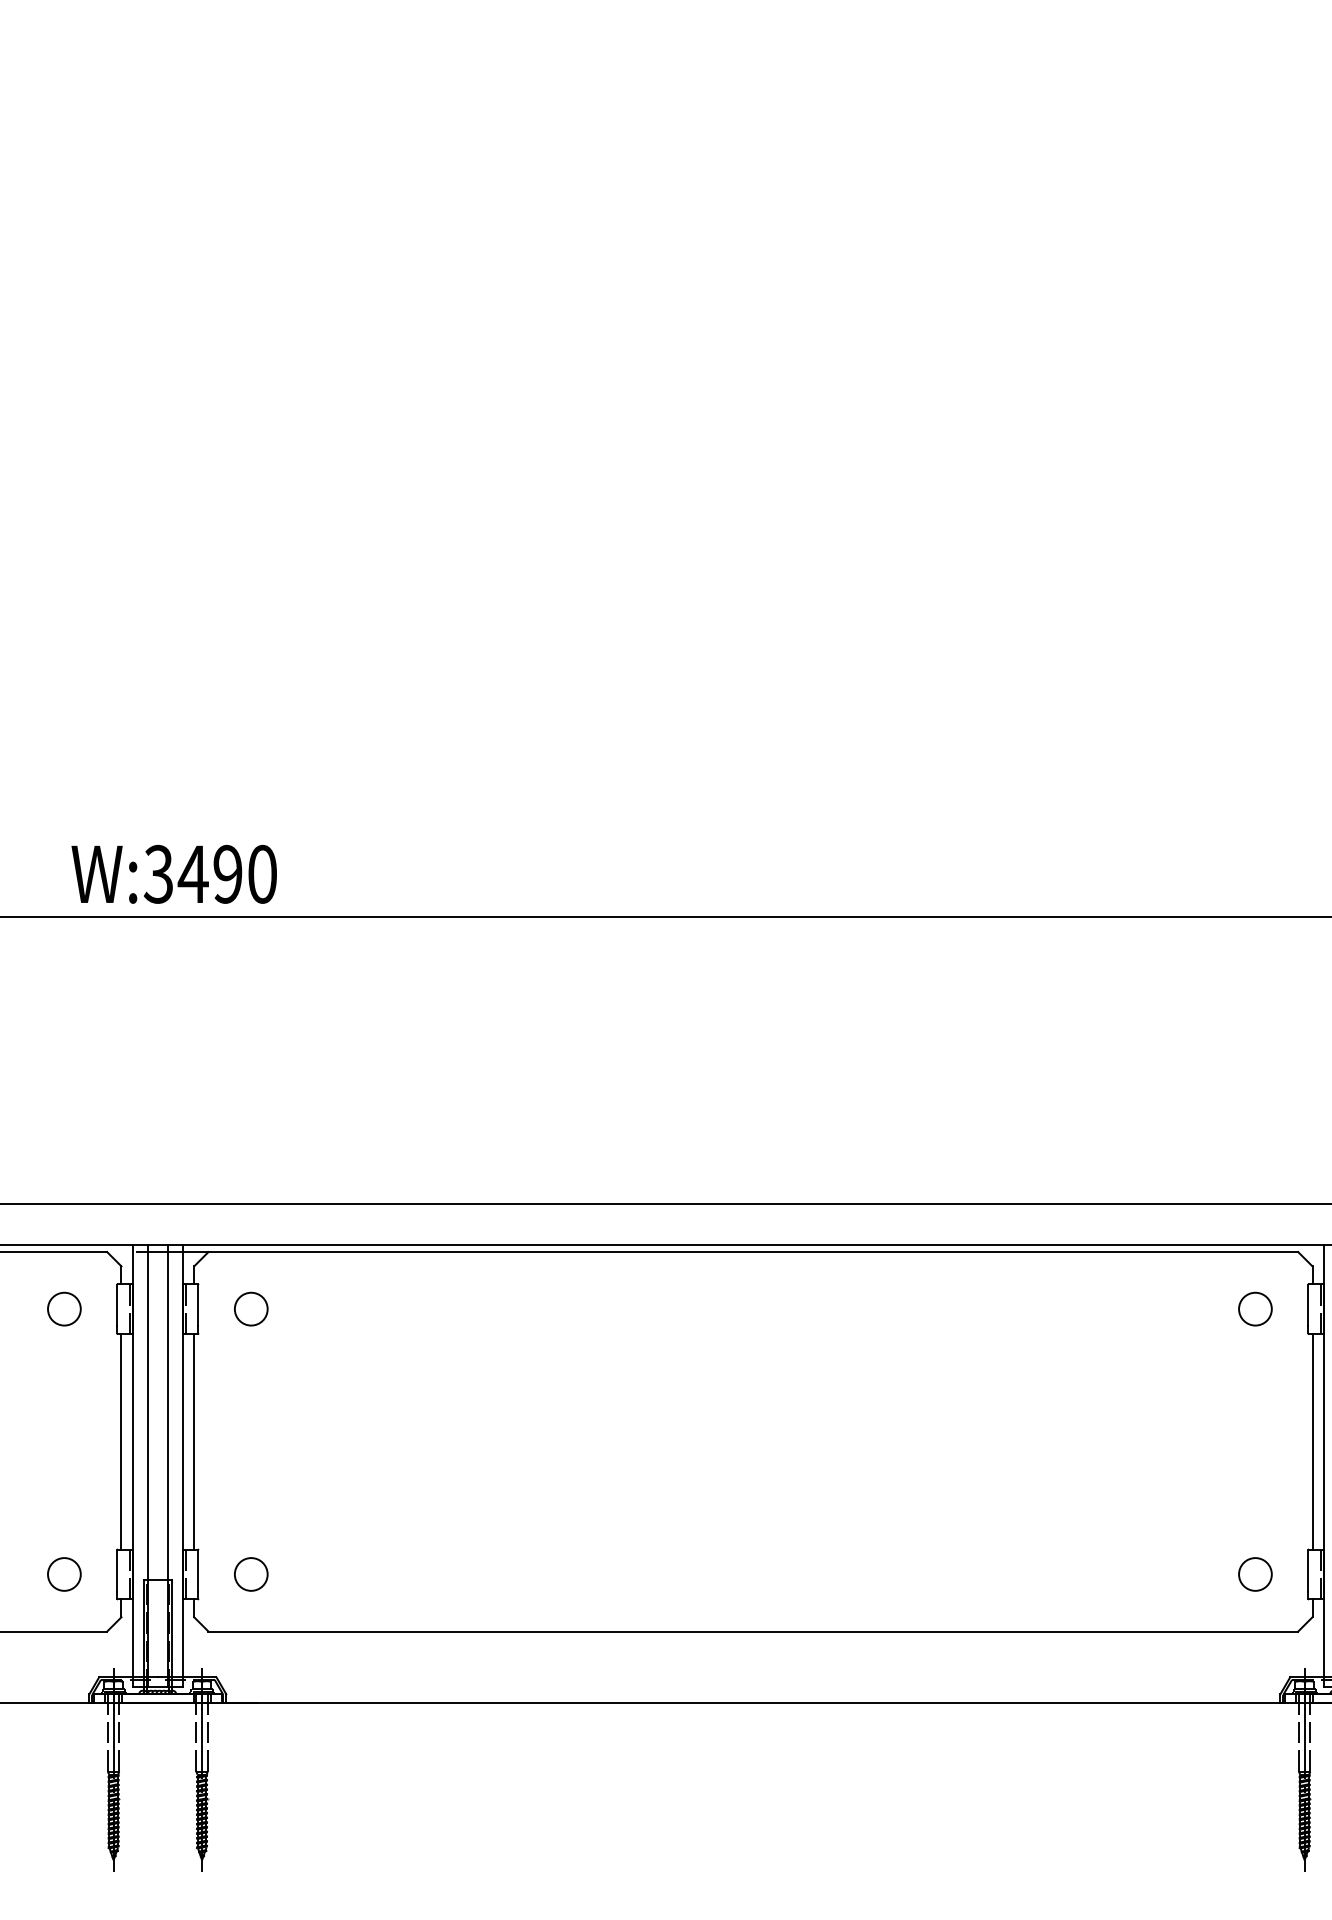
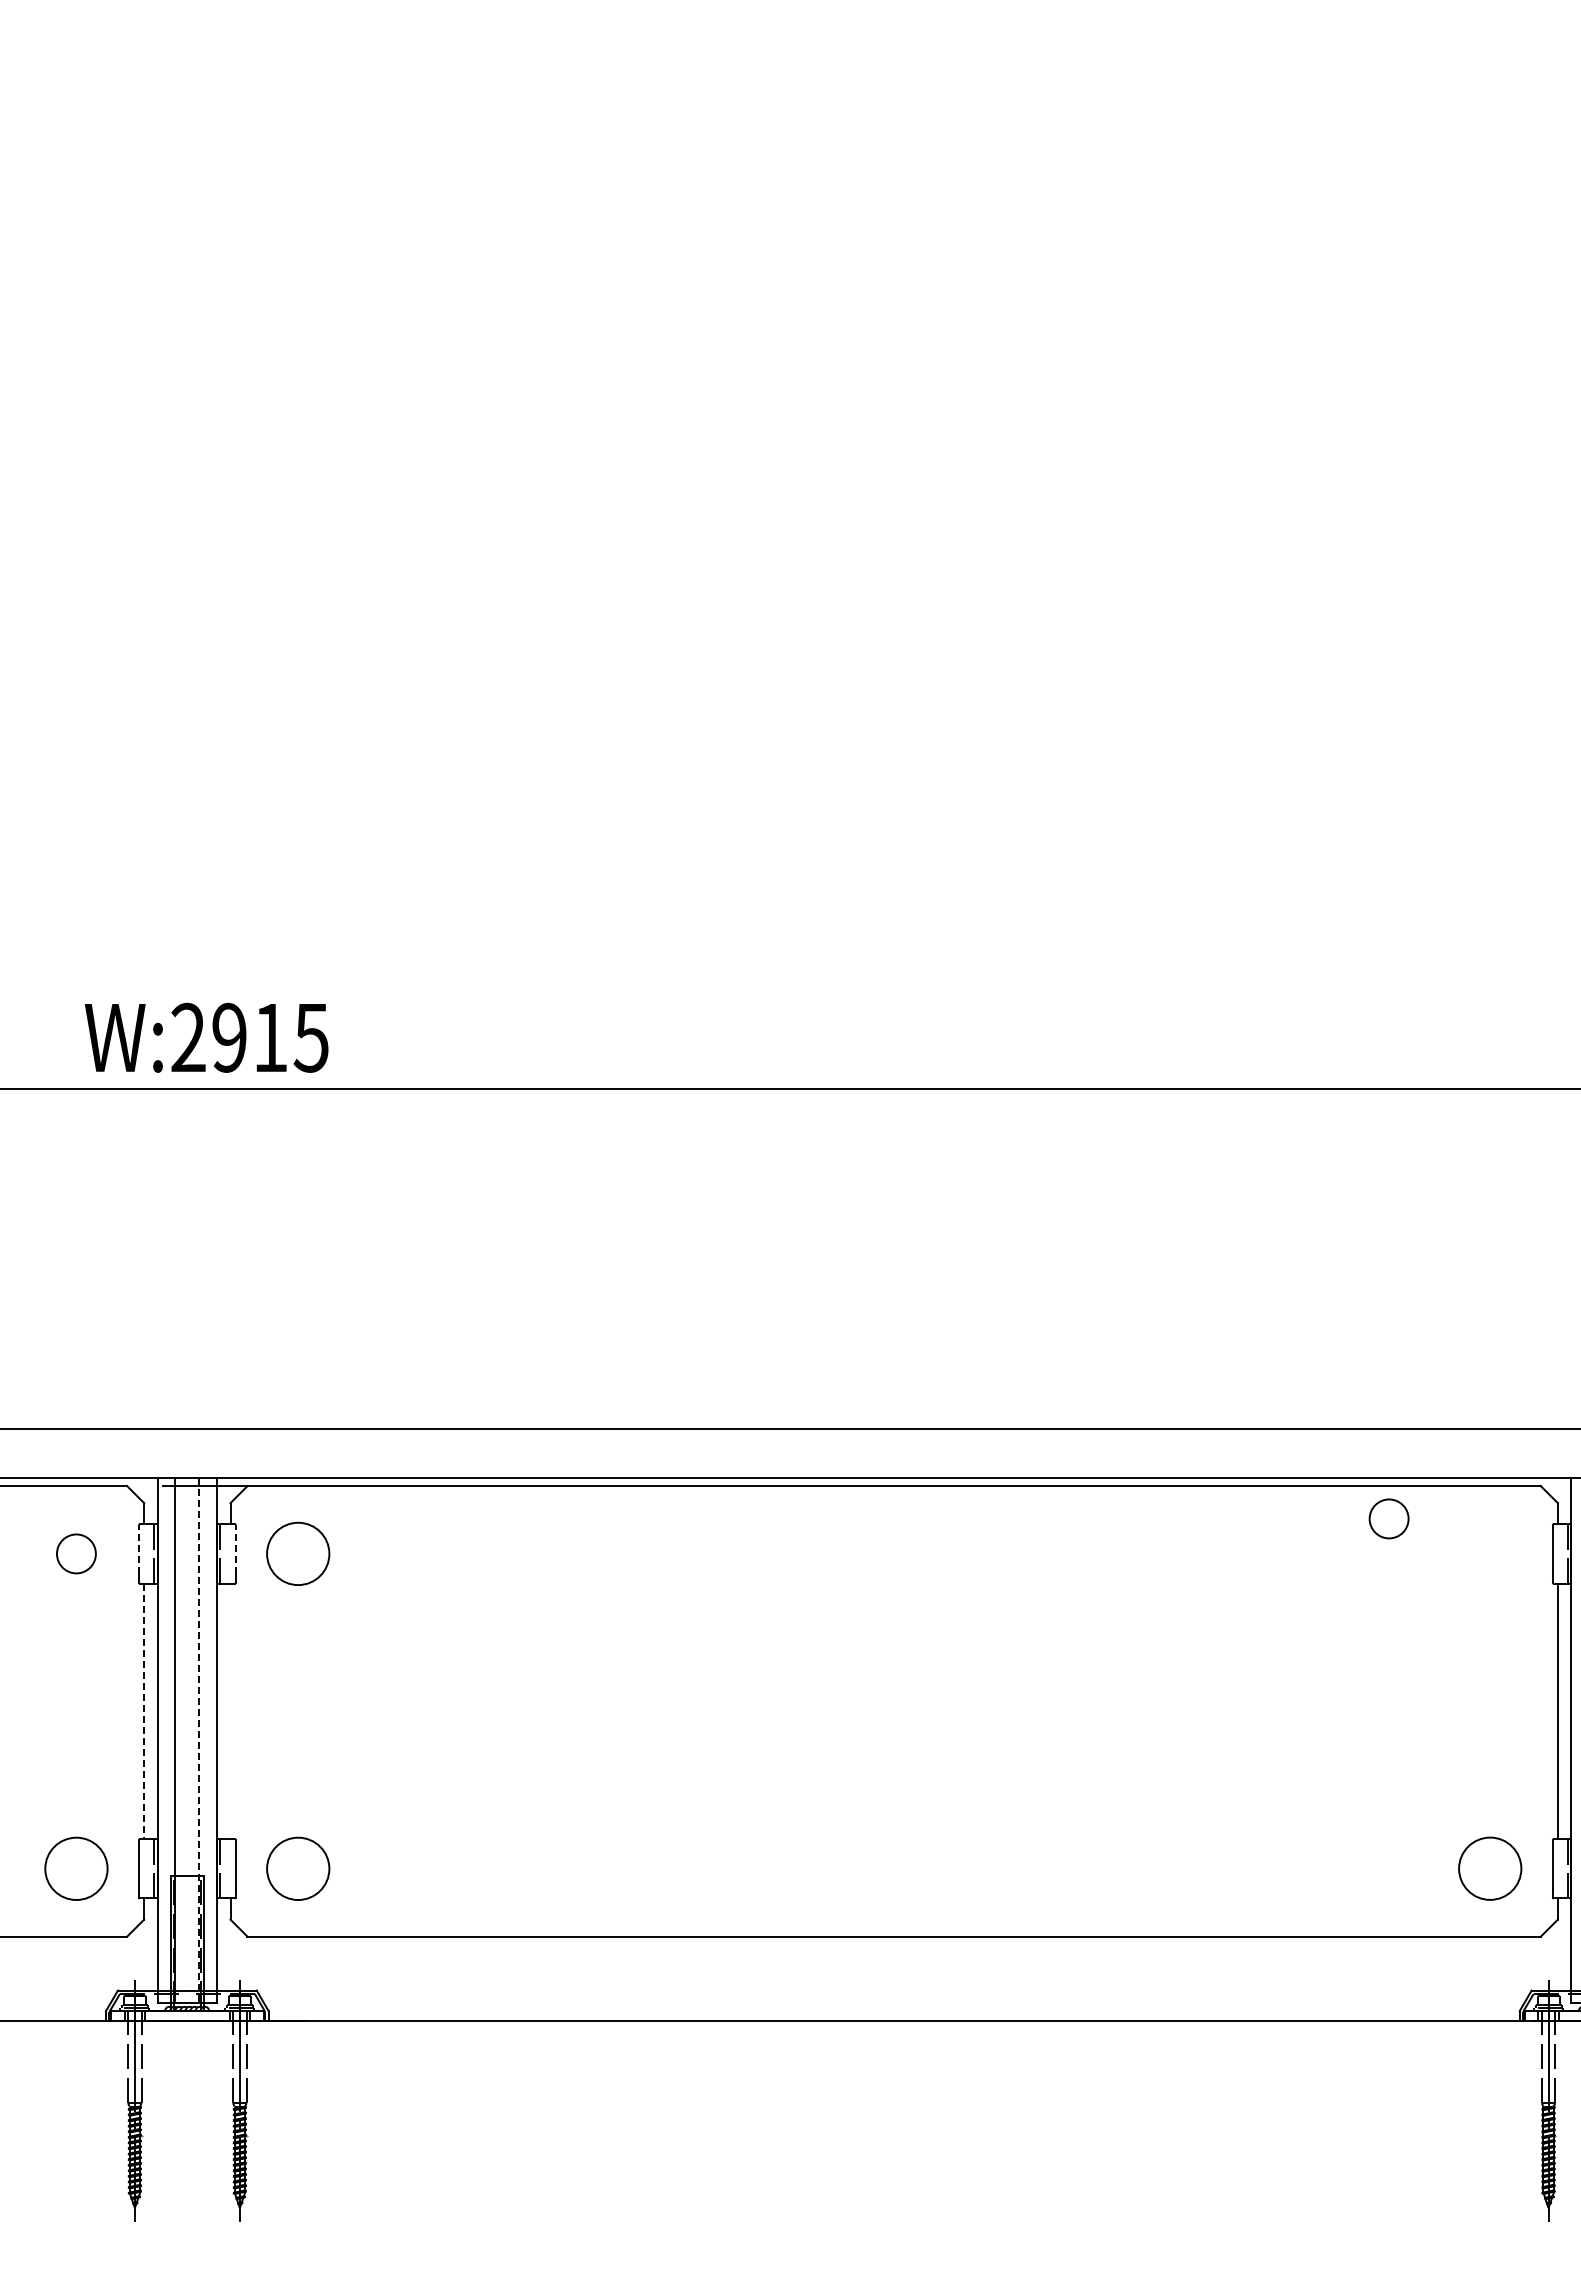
text: (210, 874) -> (249, 1037), W:3490 -> W:2915
line: (117, 1305) -> (139, 1549), solid -> dashed
line: (198, 1305) -> (235, 1549), solid -> dashed
circle: (250, 1308) -> (297, 1553), size x1.6
circle: (1254, 1308) -> (1388, 1518), moved
line: (121, 1441) -> (144, 1711), solid -> dashed
line: (194, 1441) -> (230, 1711), removed
line: (168, 1466) -> (199, 1740), solid -> dashed
circle: (63, 1574) -> (75, 1868), size x1.6
circle: (250, 1574) -> (297, 1868), size x1.6
circle: (1254, 1574) -> (1489, 1868), size x1.6

